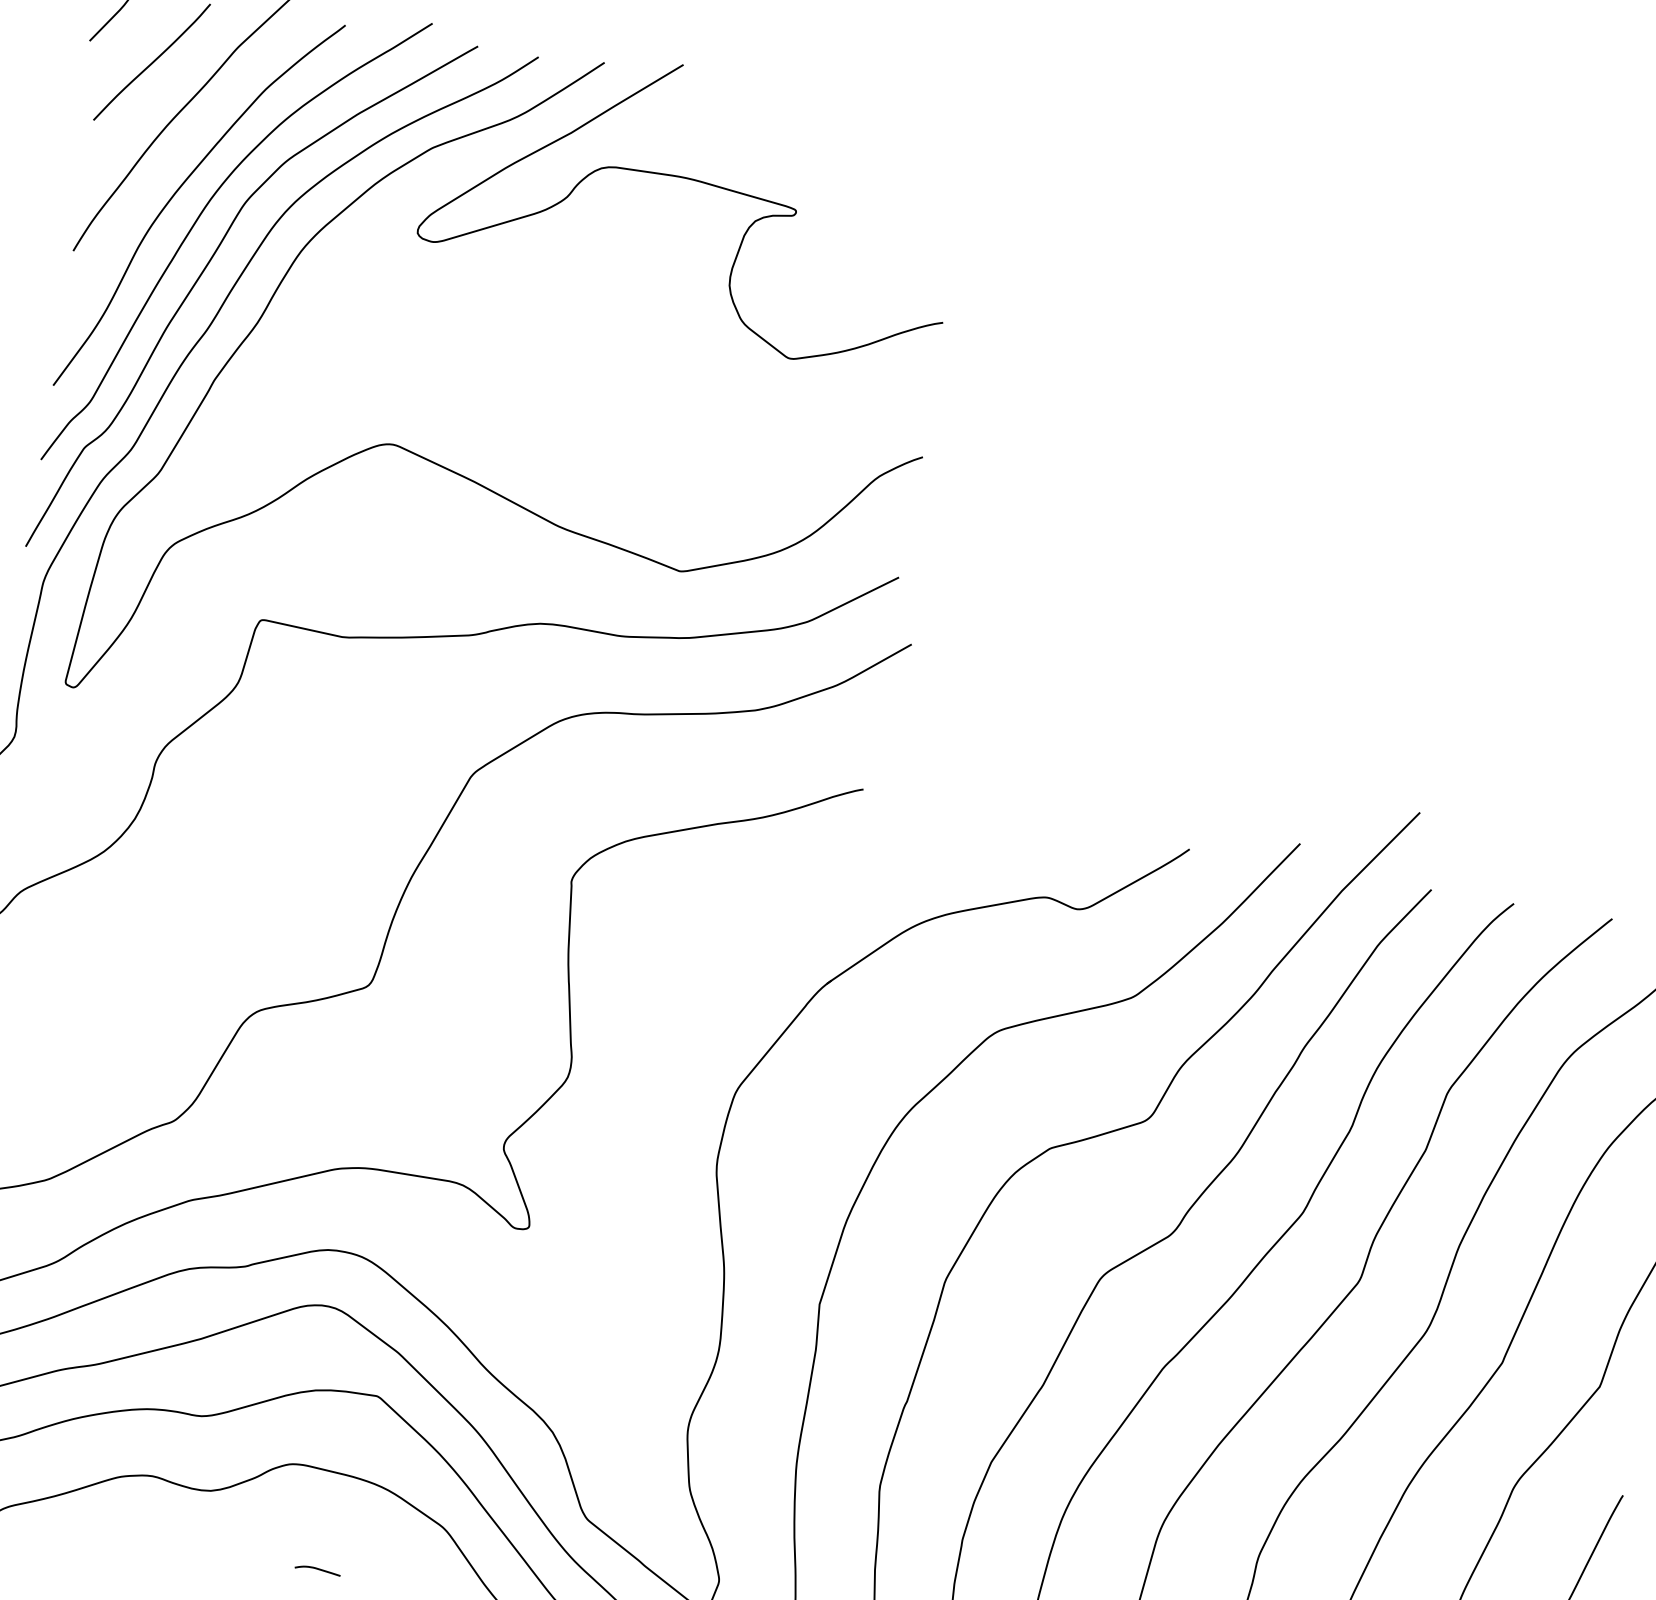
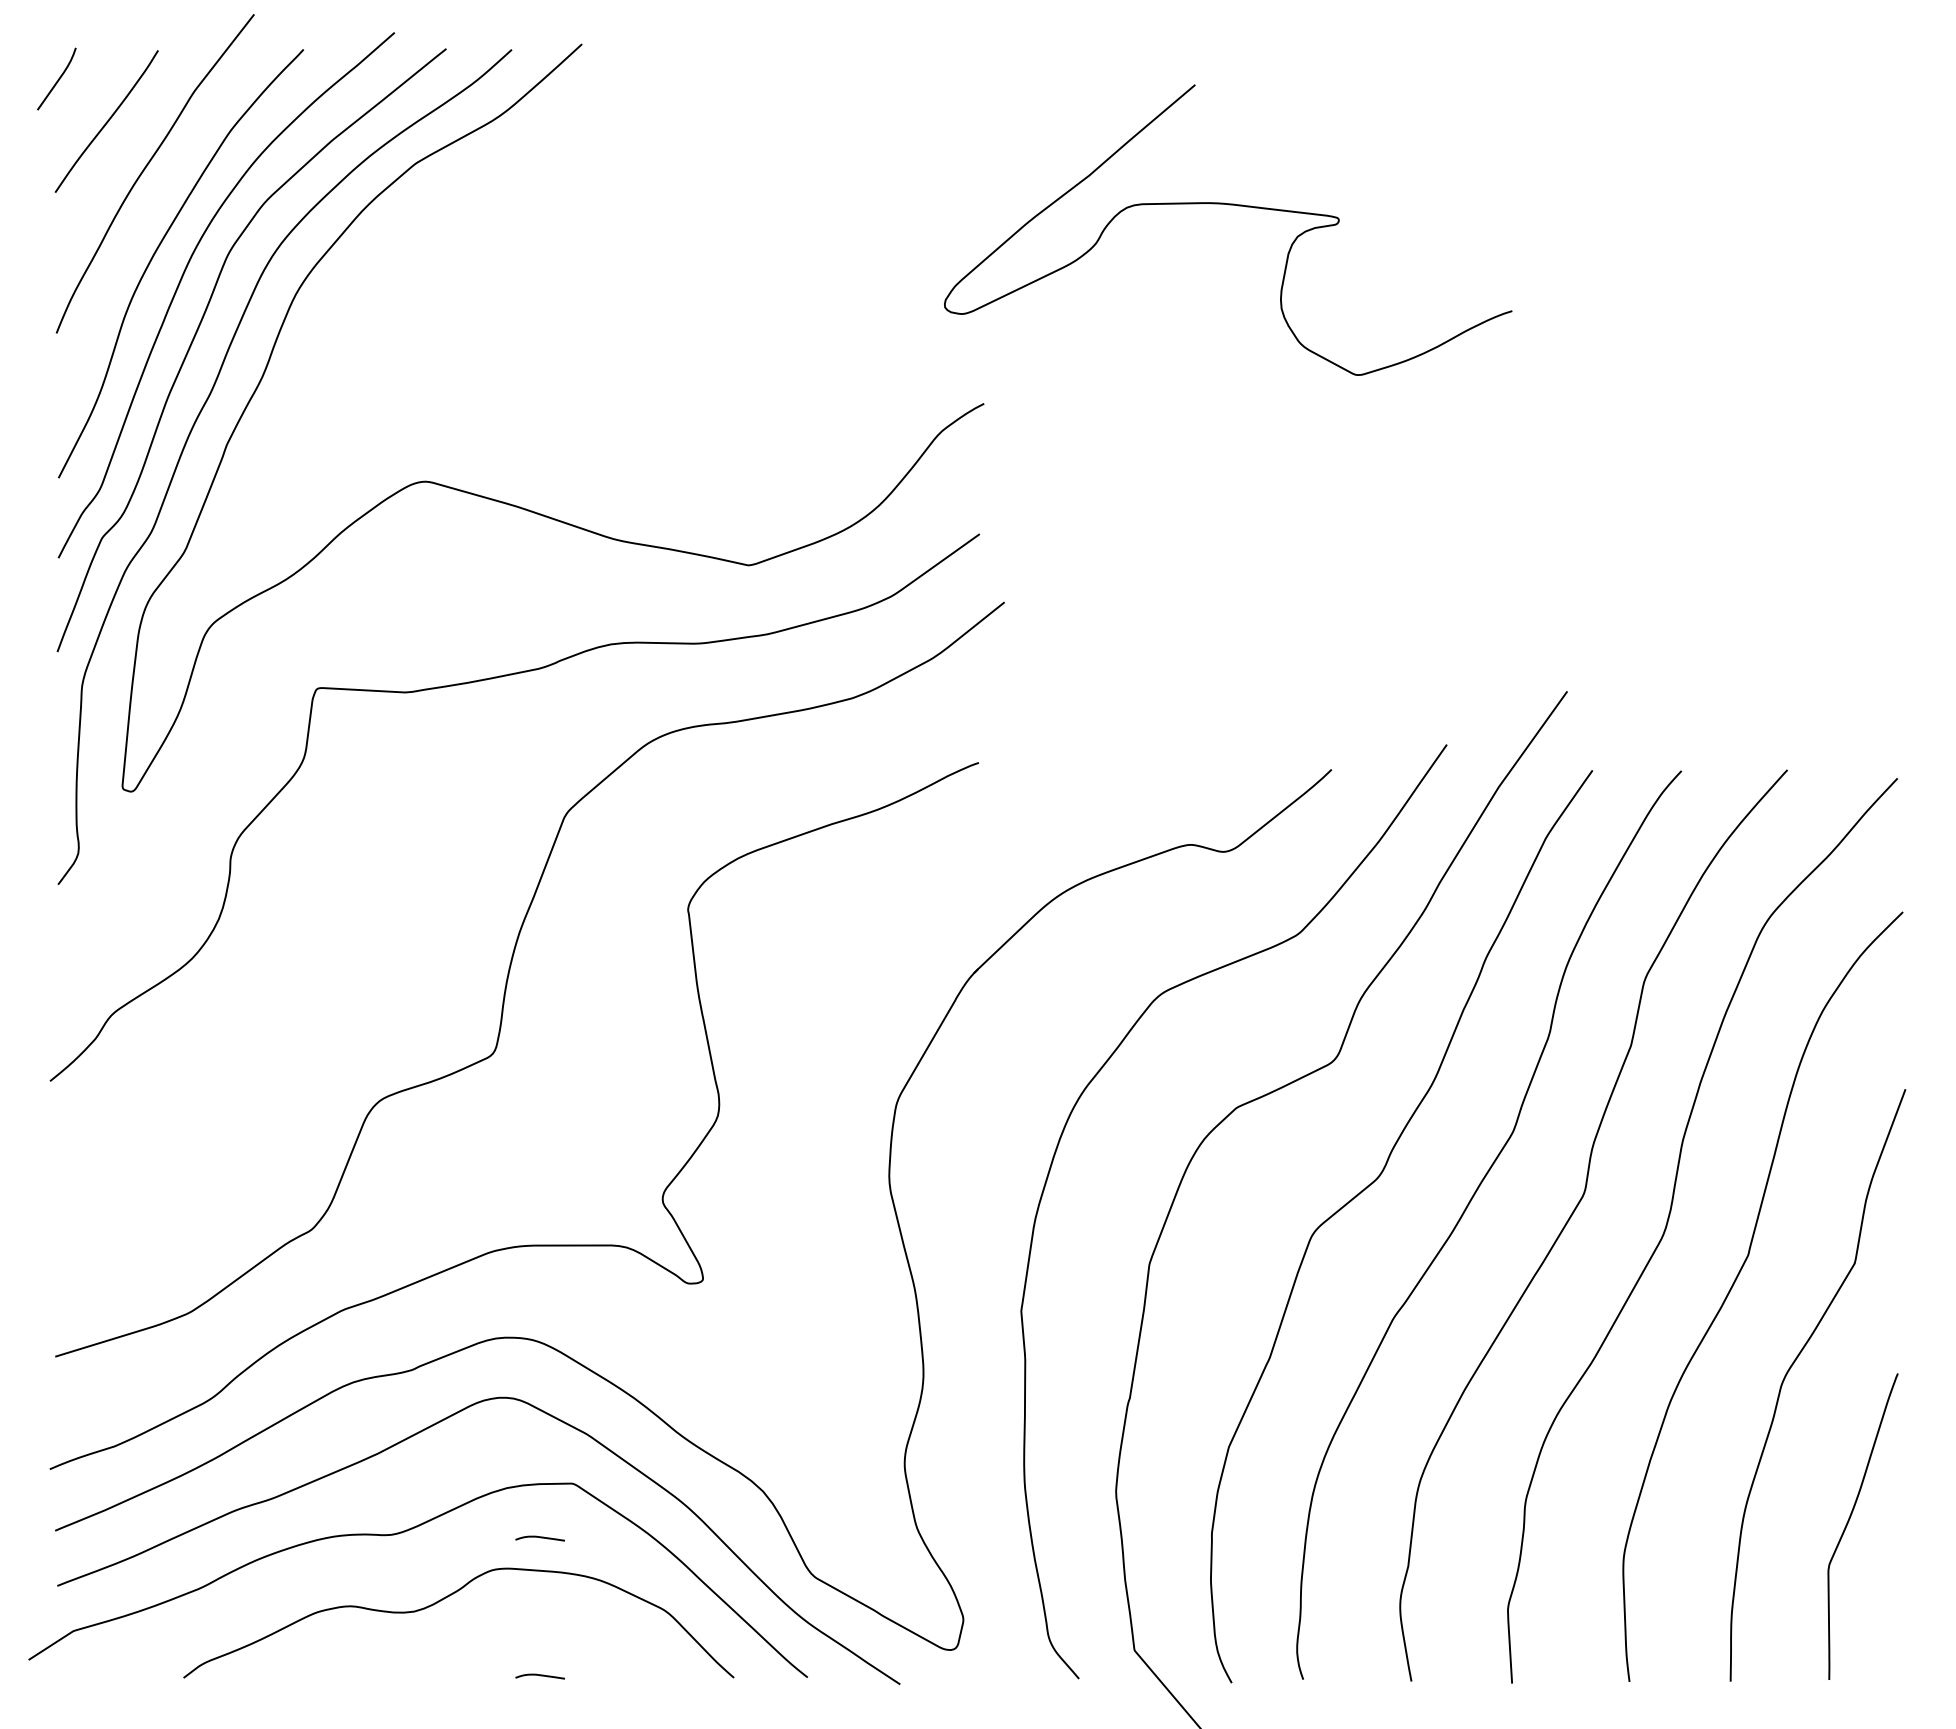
curve: (695, 181) -> (1228, 205), moved
curve: (338, 1441) -> (539, 1537), added

